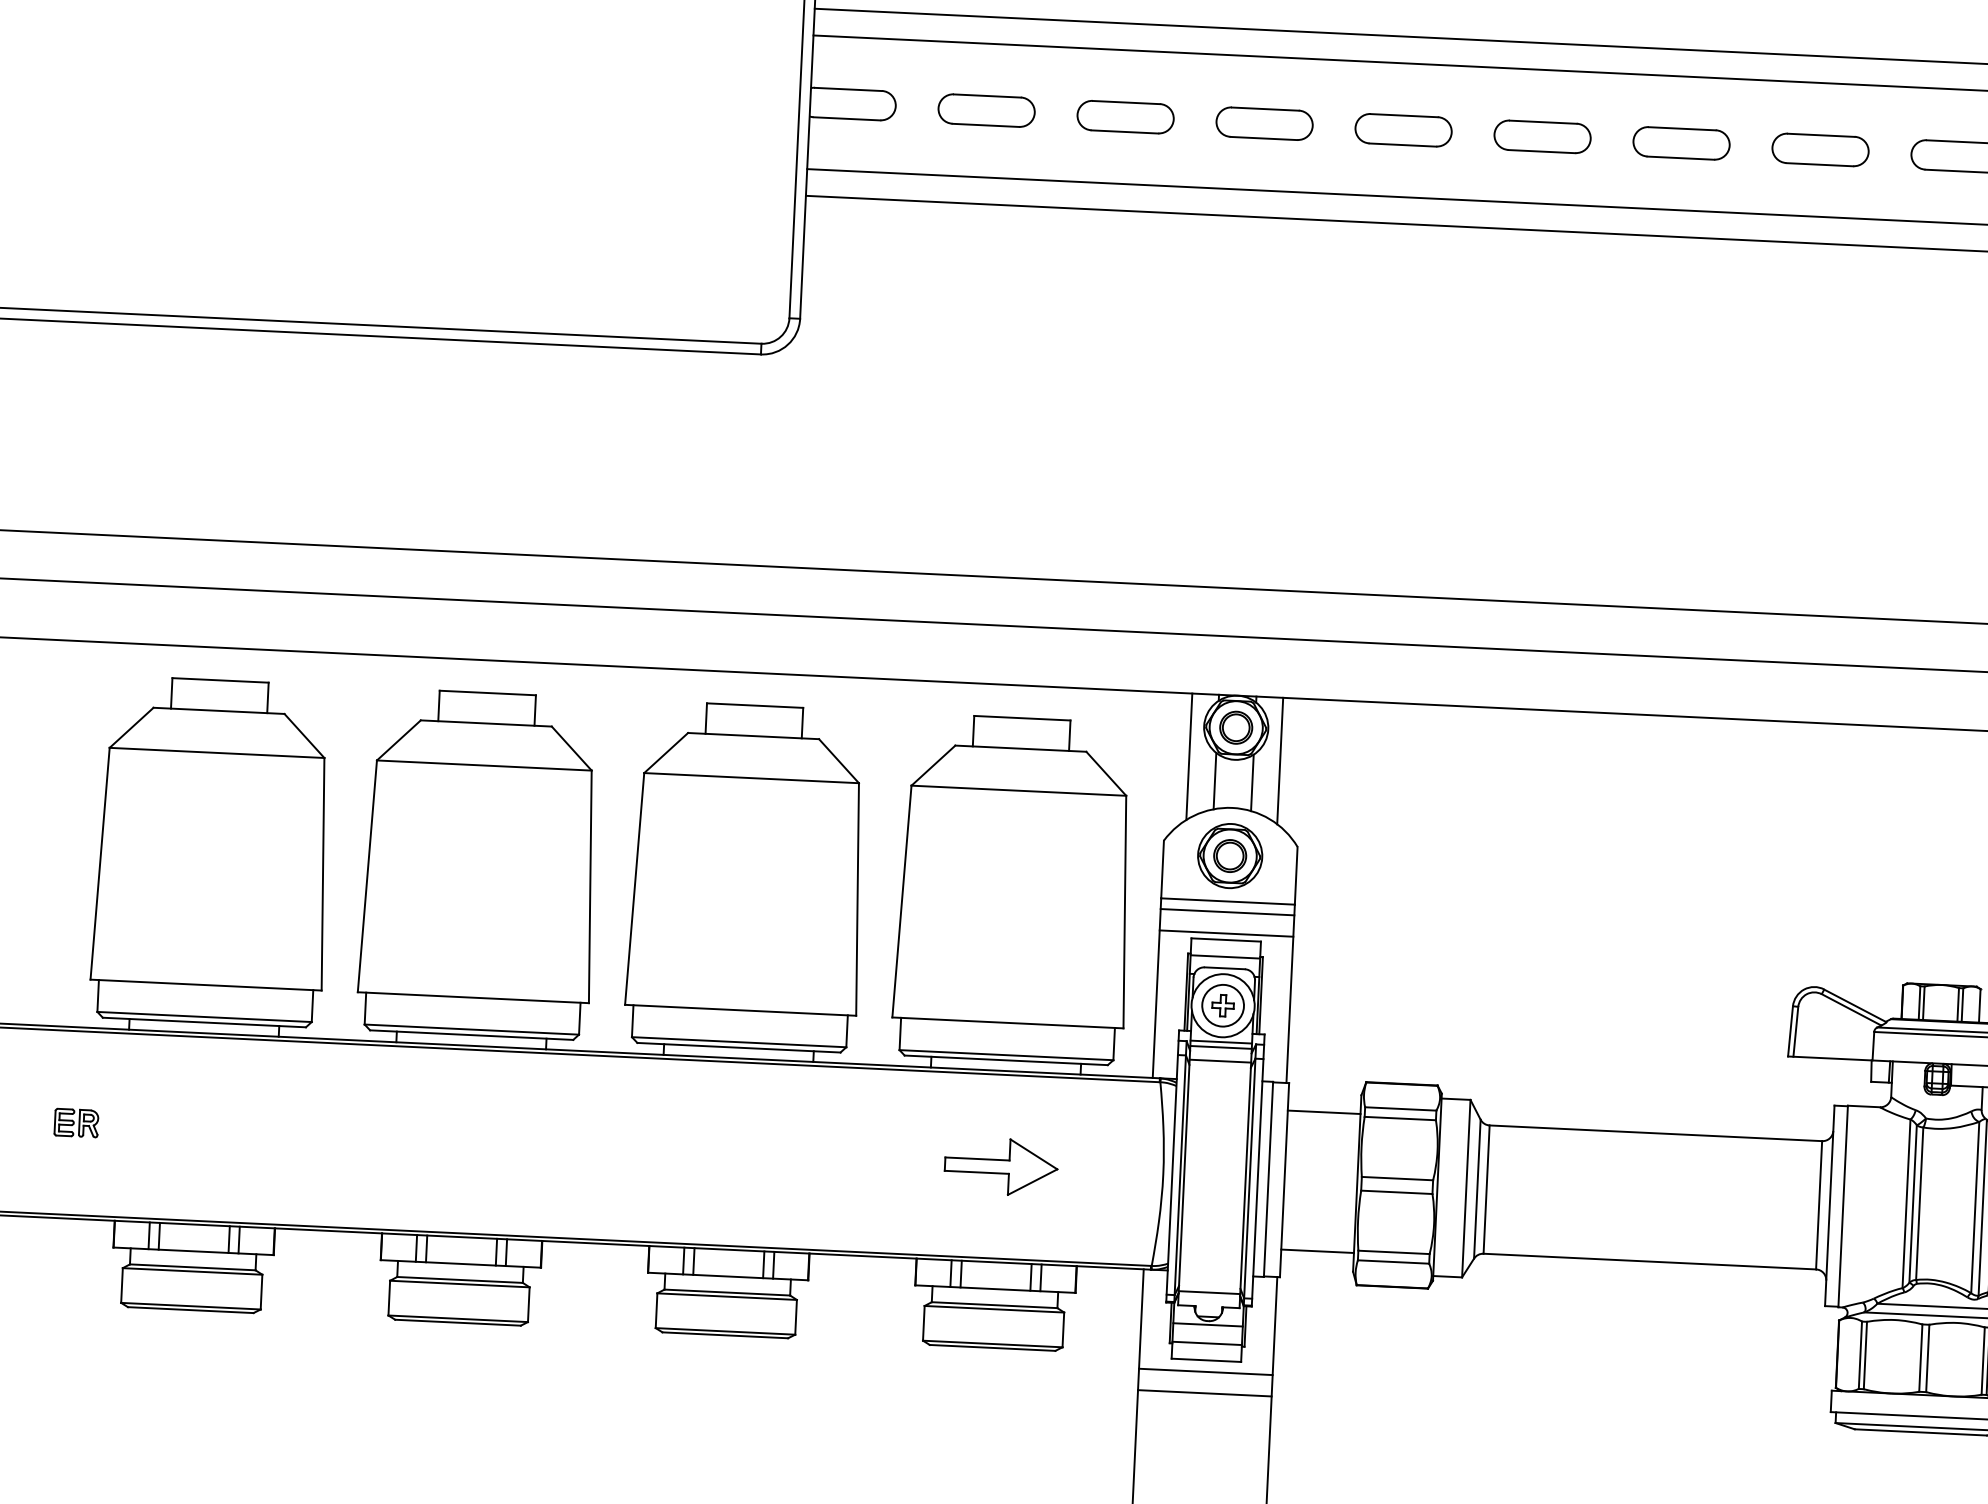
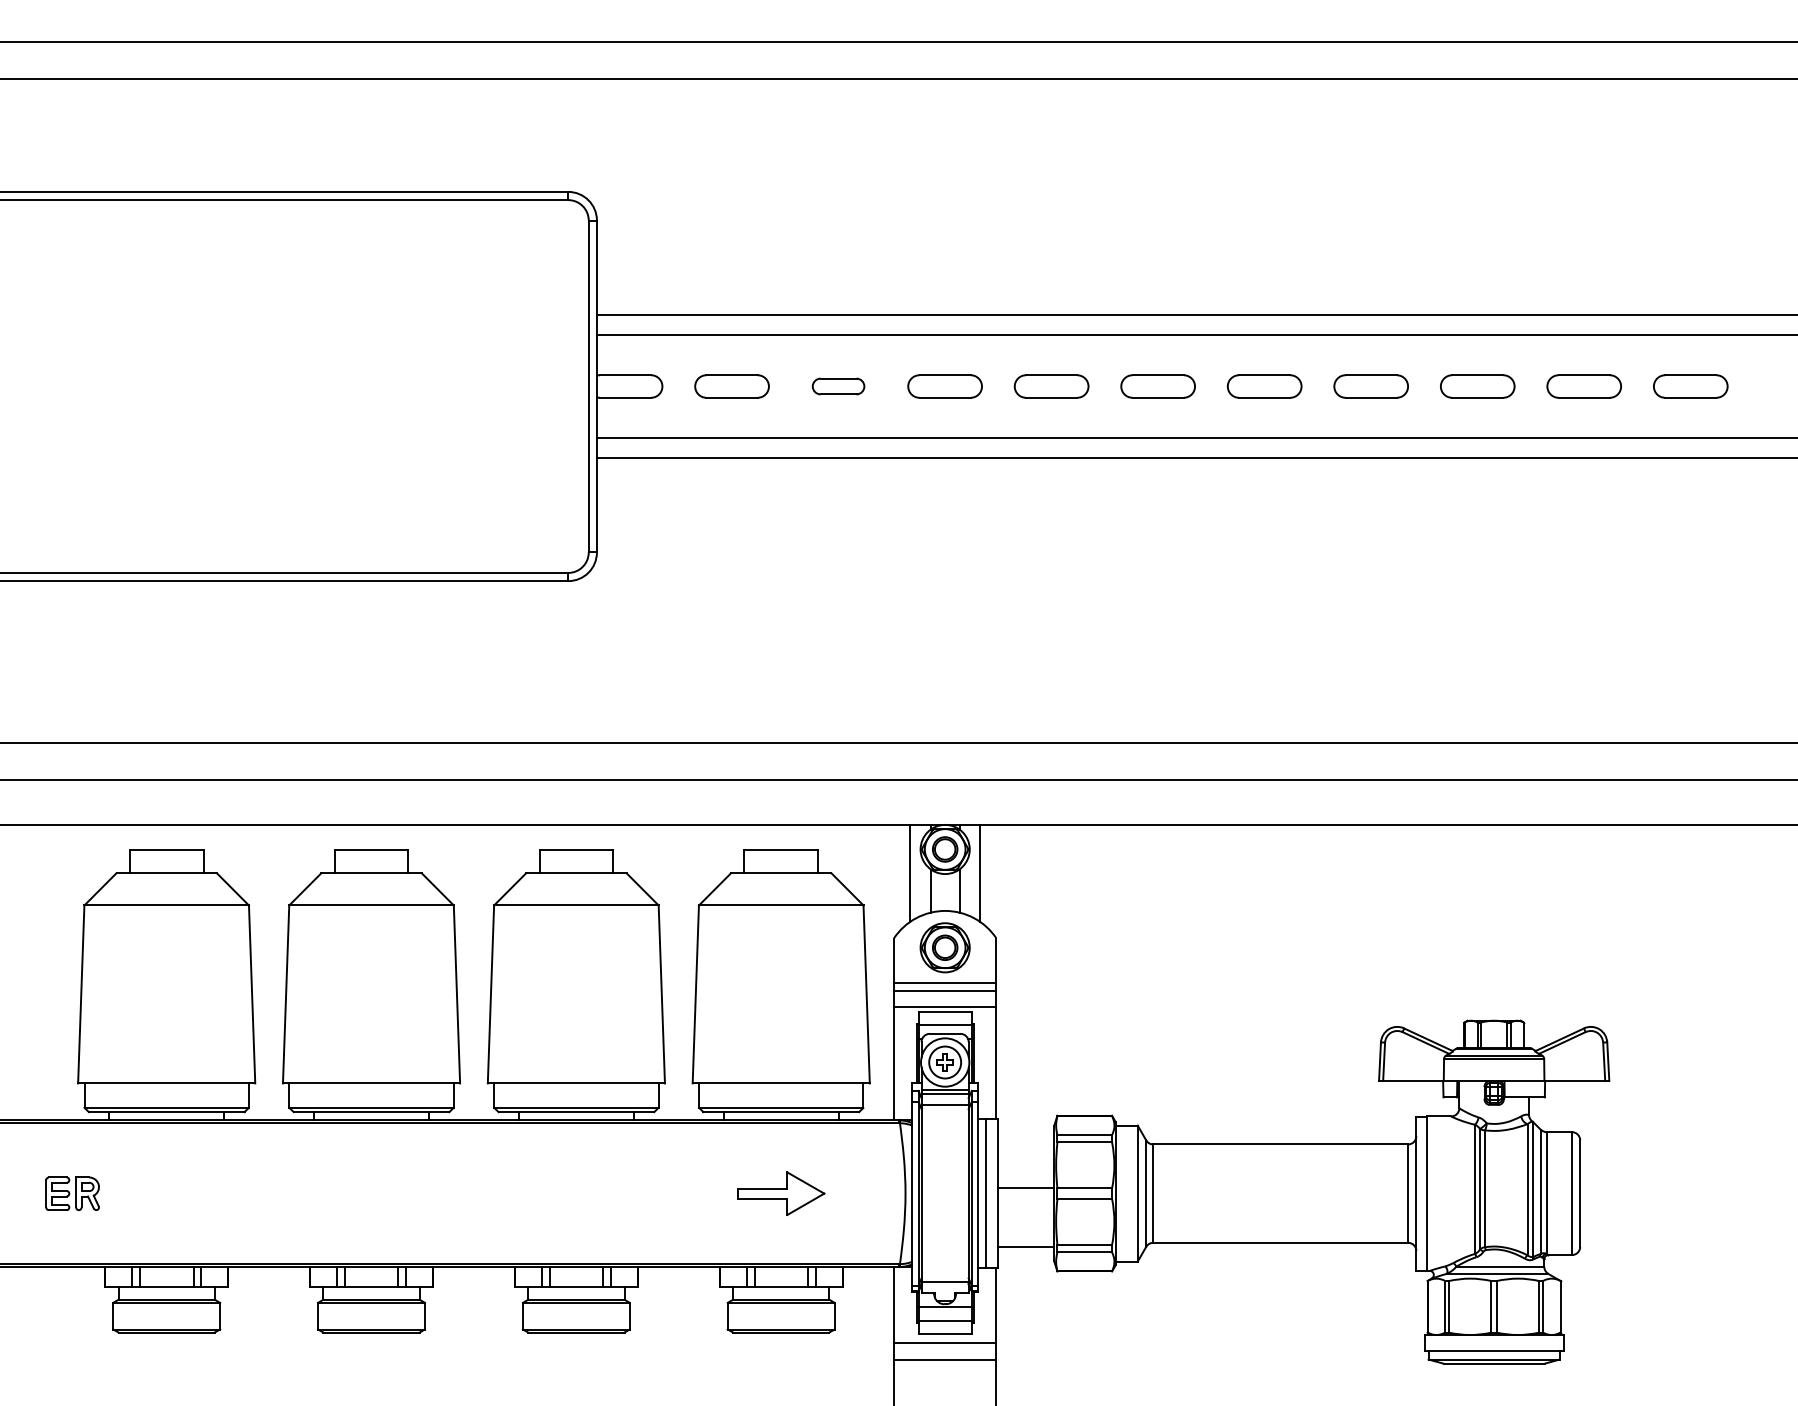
part: (1125, 117) -> (838, 386), size x0.7
line: (1324, 1112) -> (1026, 1188), moved
part: (76, 1122) -> (72, 1193), size x1.6

